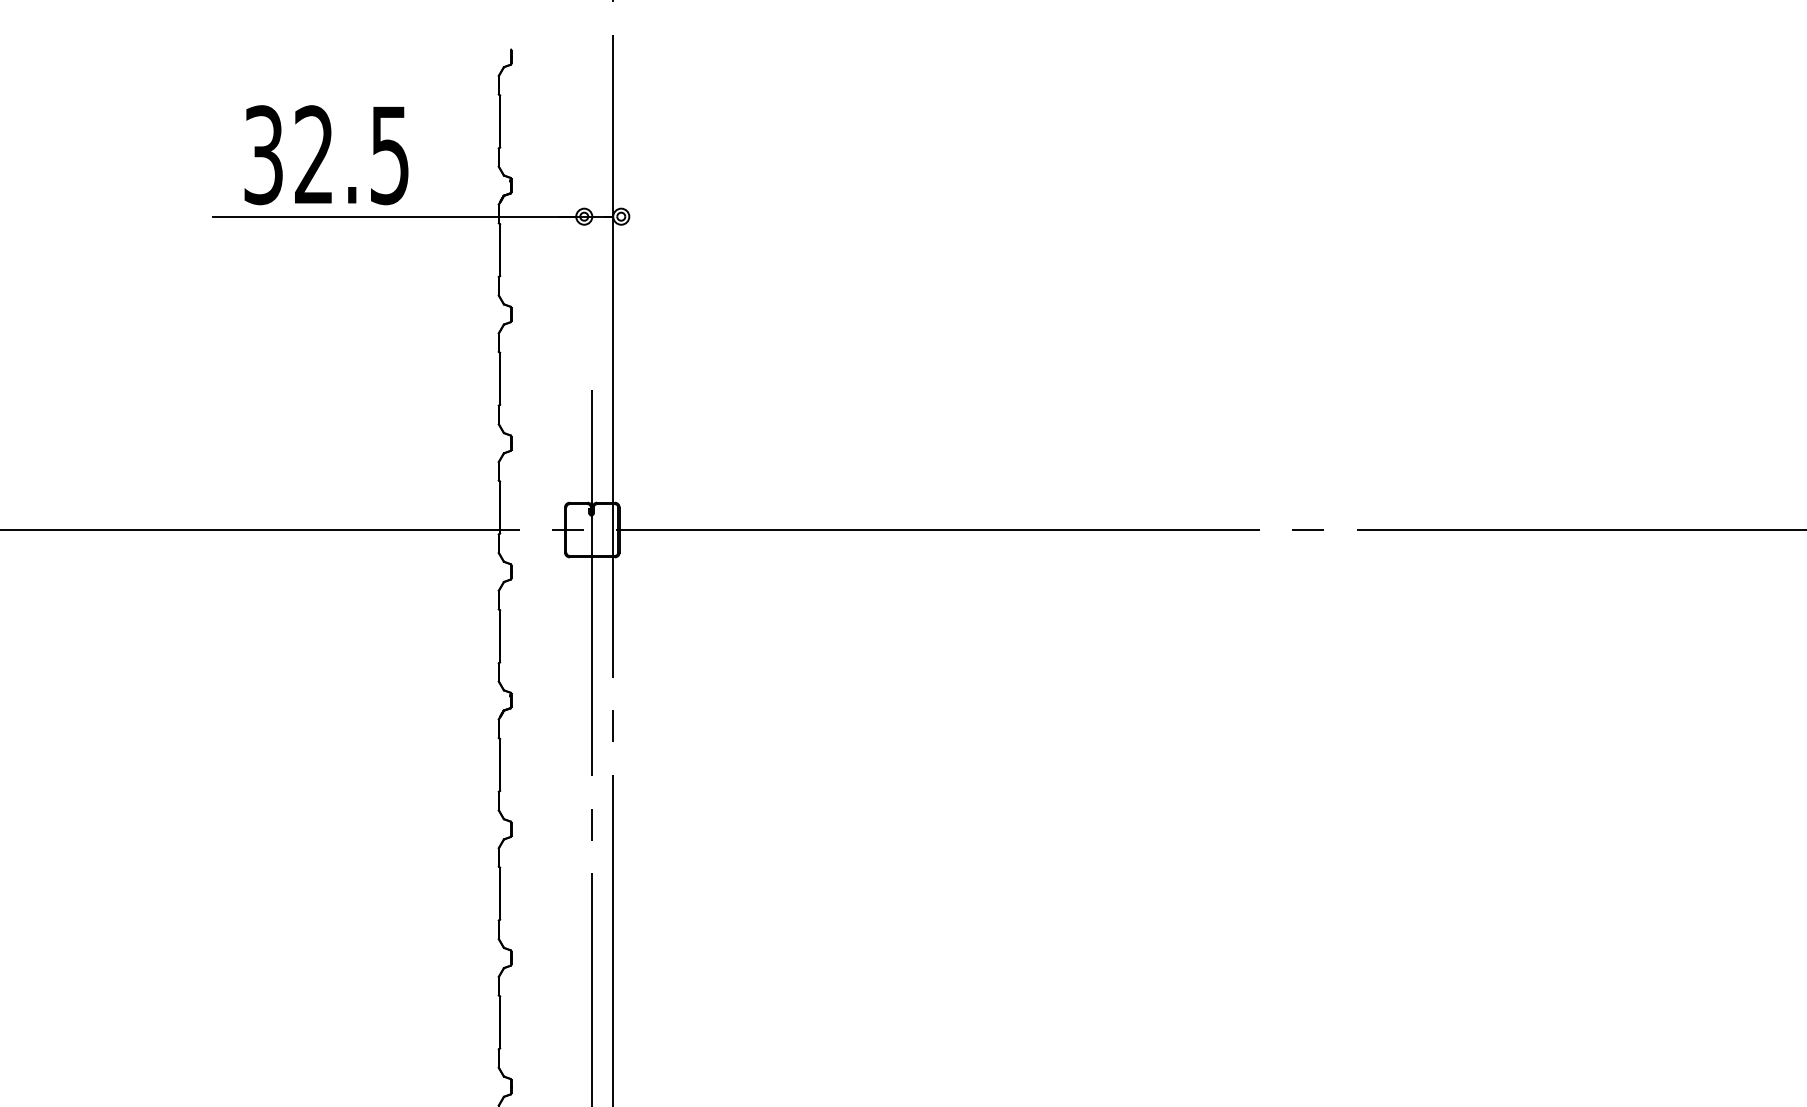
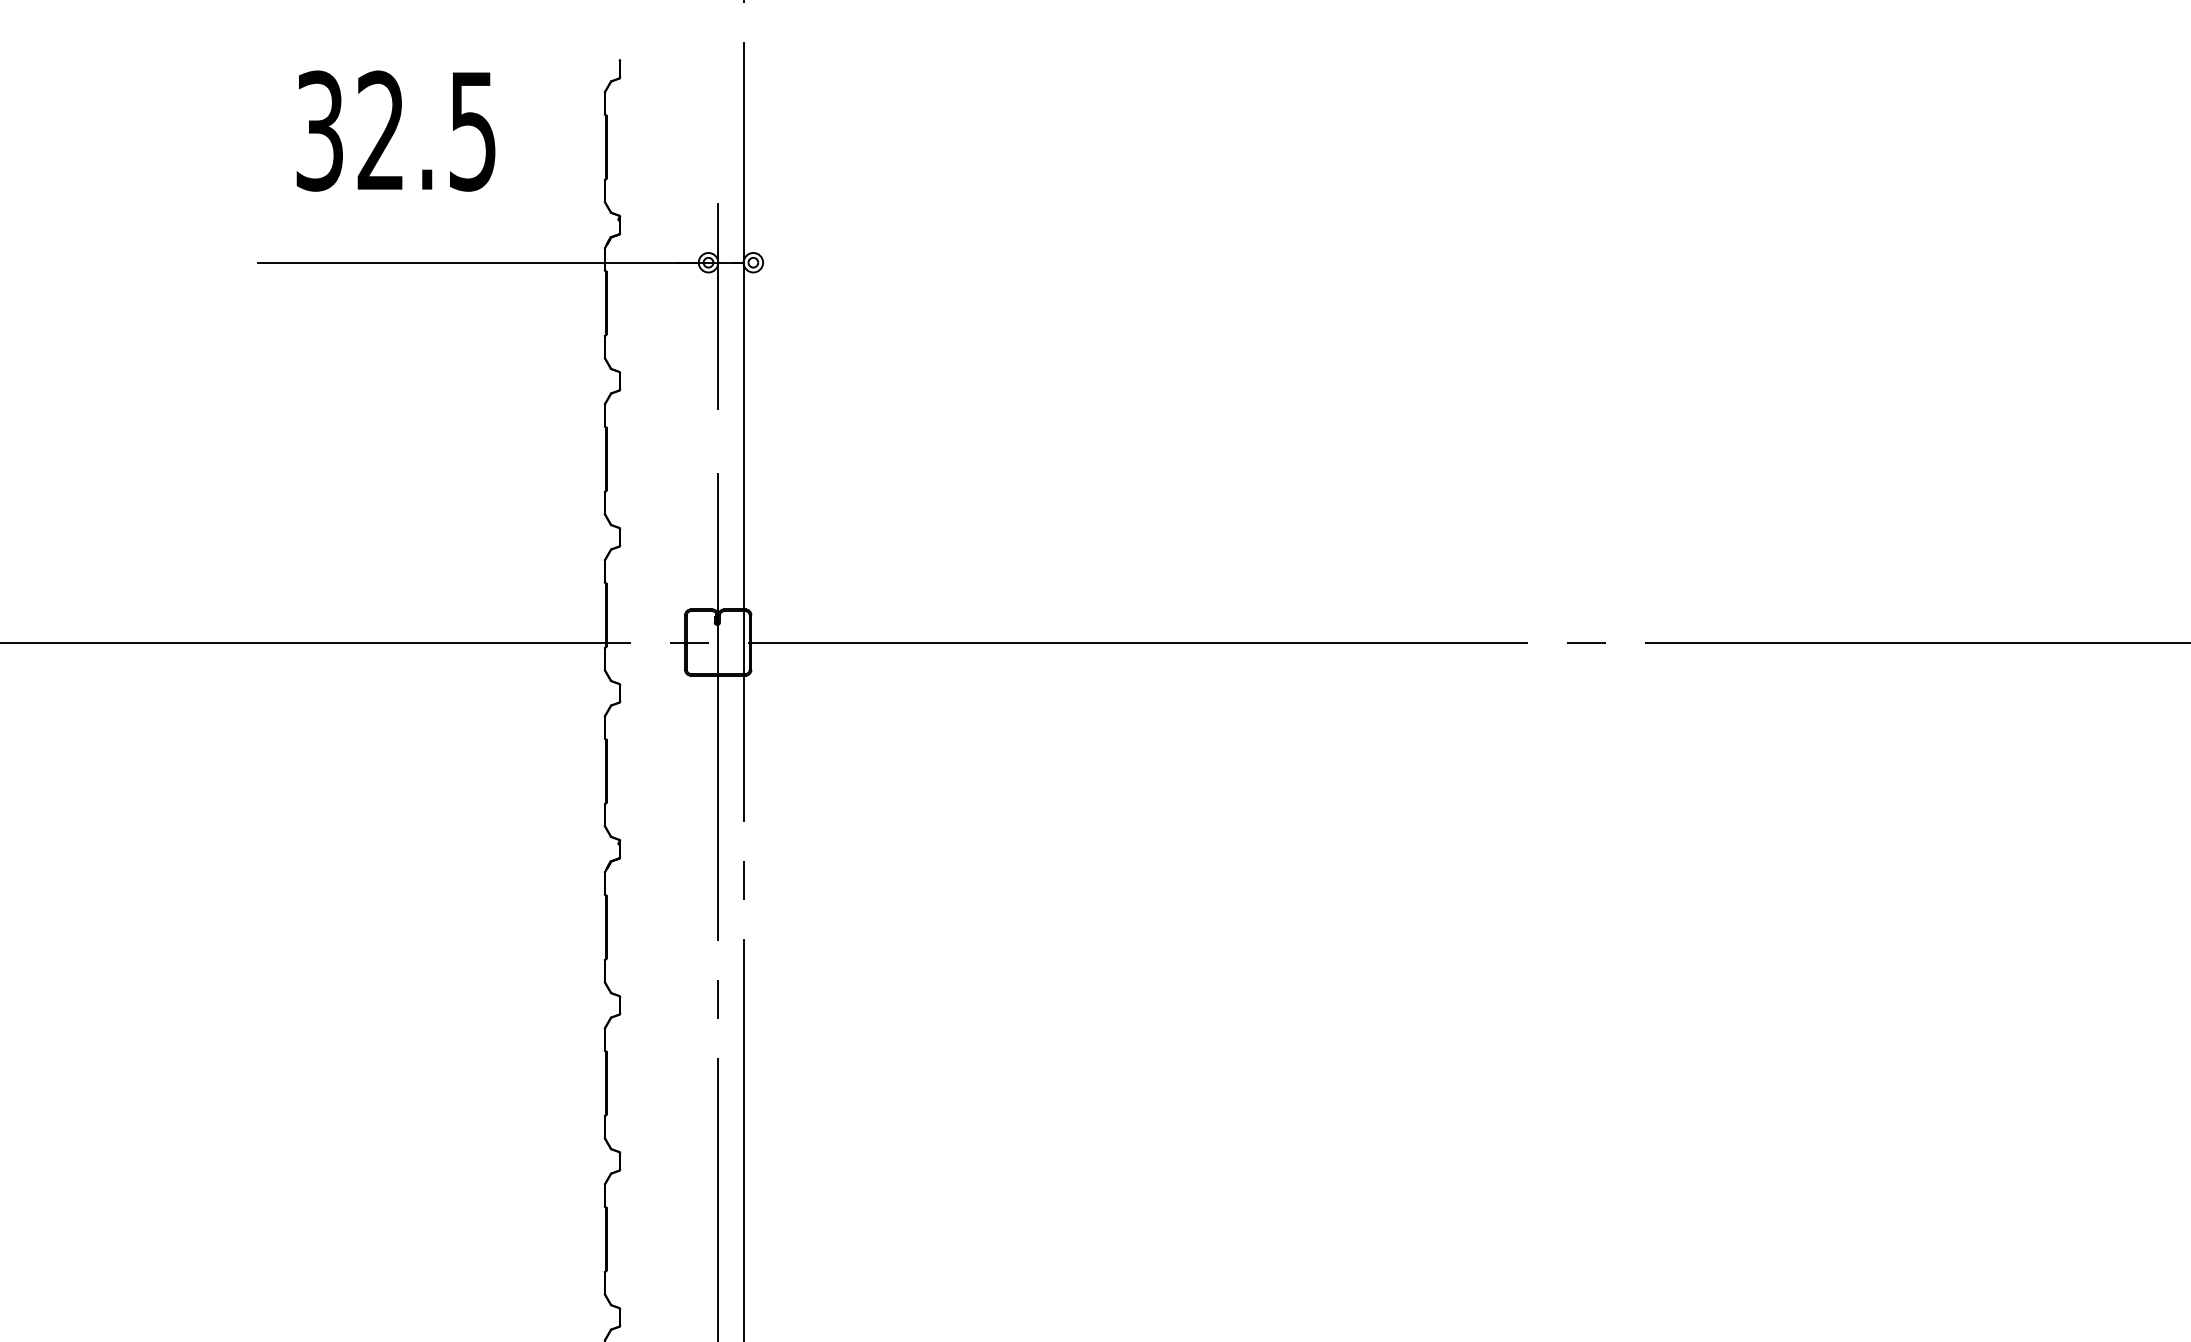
text: (326, 154) -> (395, 130), moved
line: (592, 252) -> (718, 306), added

